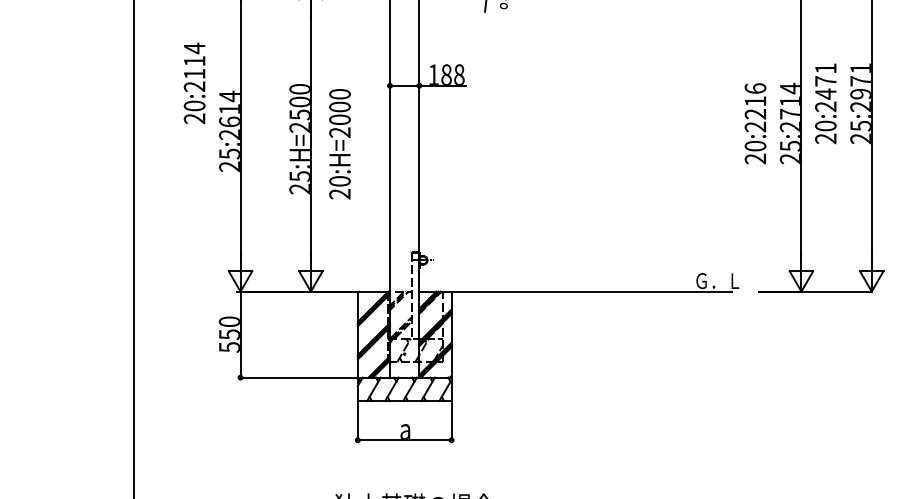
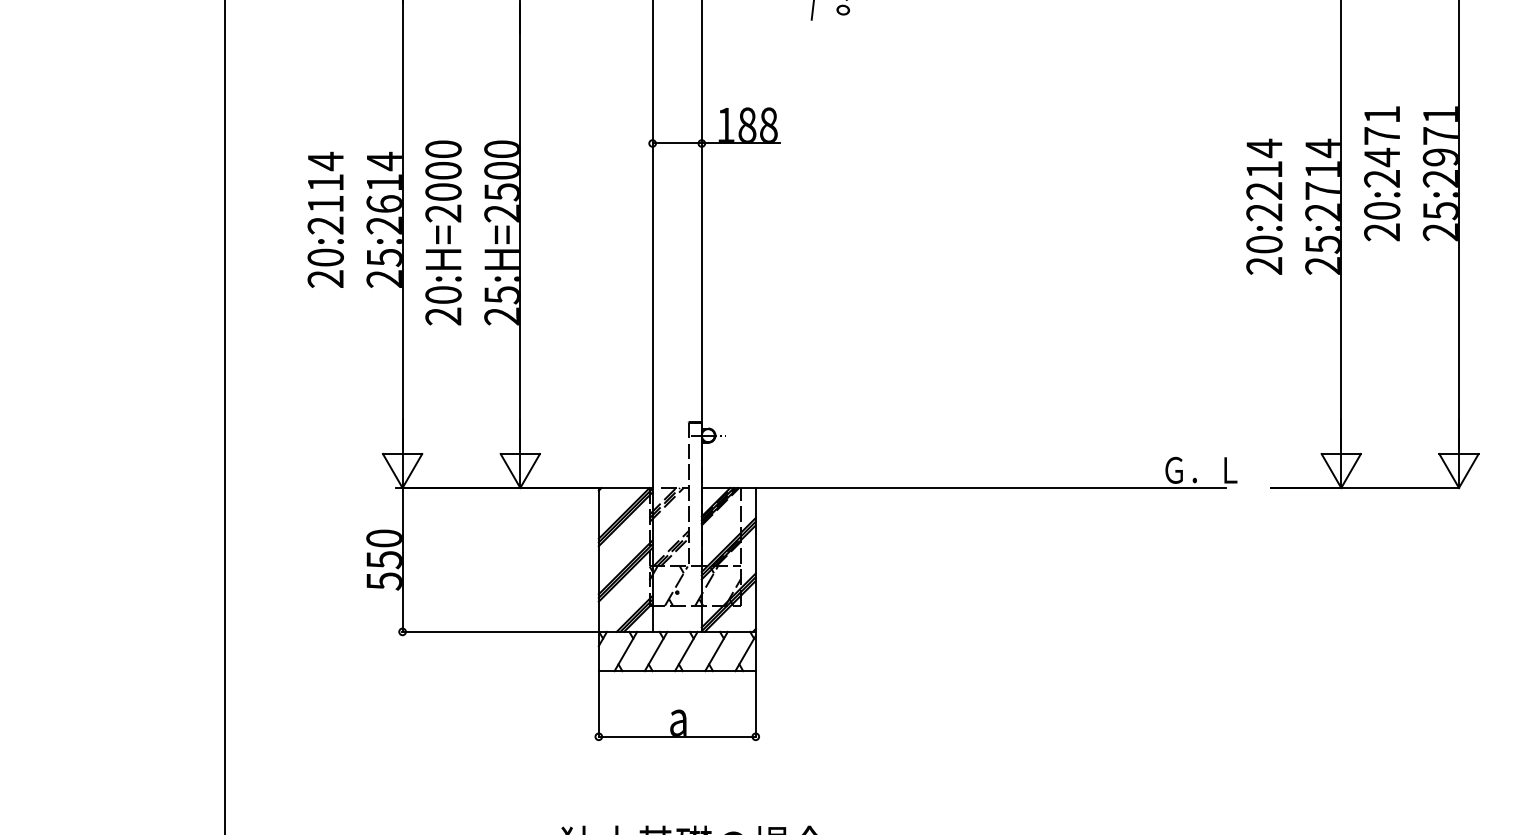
text: (194, 83) -> (325, 220), moved
text: (755, 88) -> (1264, 148), 20:2216 -> 20:2214
text: (339, 144) -> (442, 233), moved

